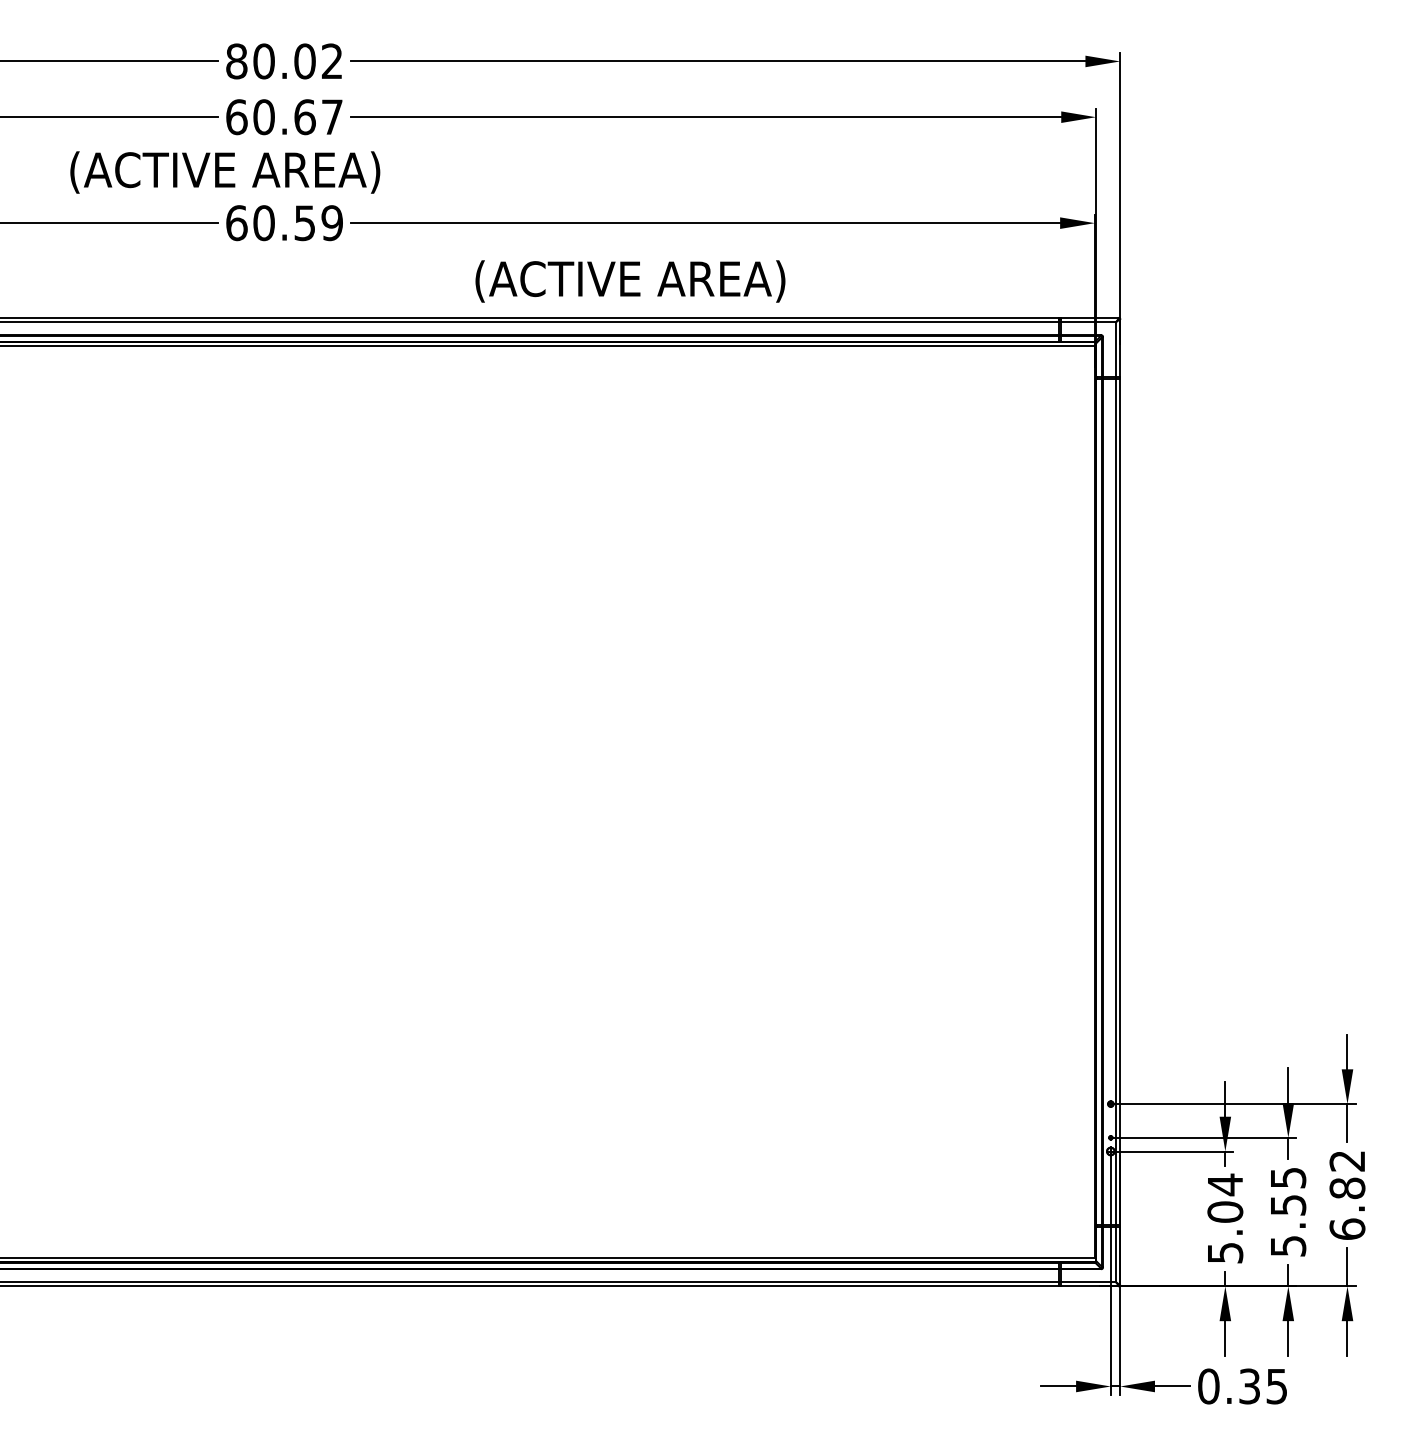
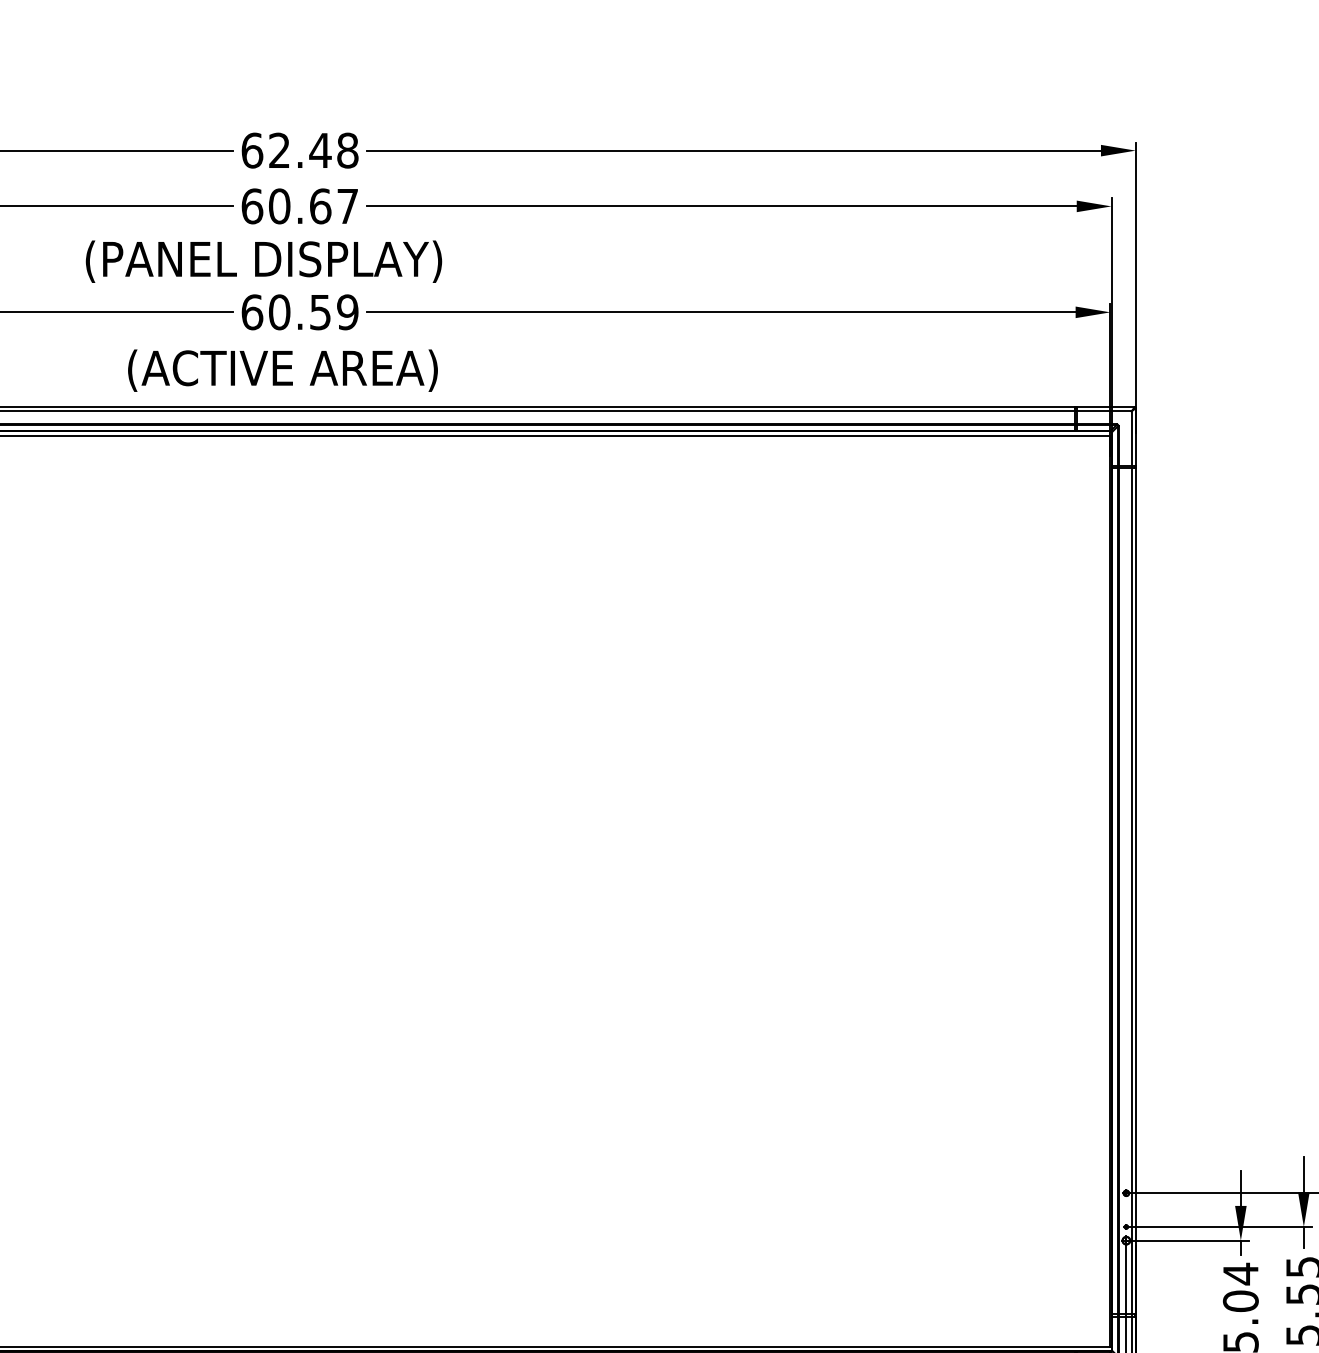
text: (284, 61) -> (300, 150), 80.02 -> 62.48
text: (254, 172) -> (270, 261), (ACTIVE AREA) -> (PANEL DISPLAY)
text: (630, 281) -> (283, 370), moved

